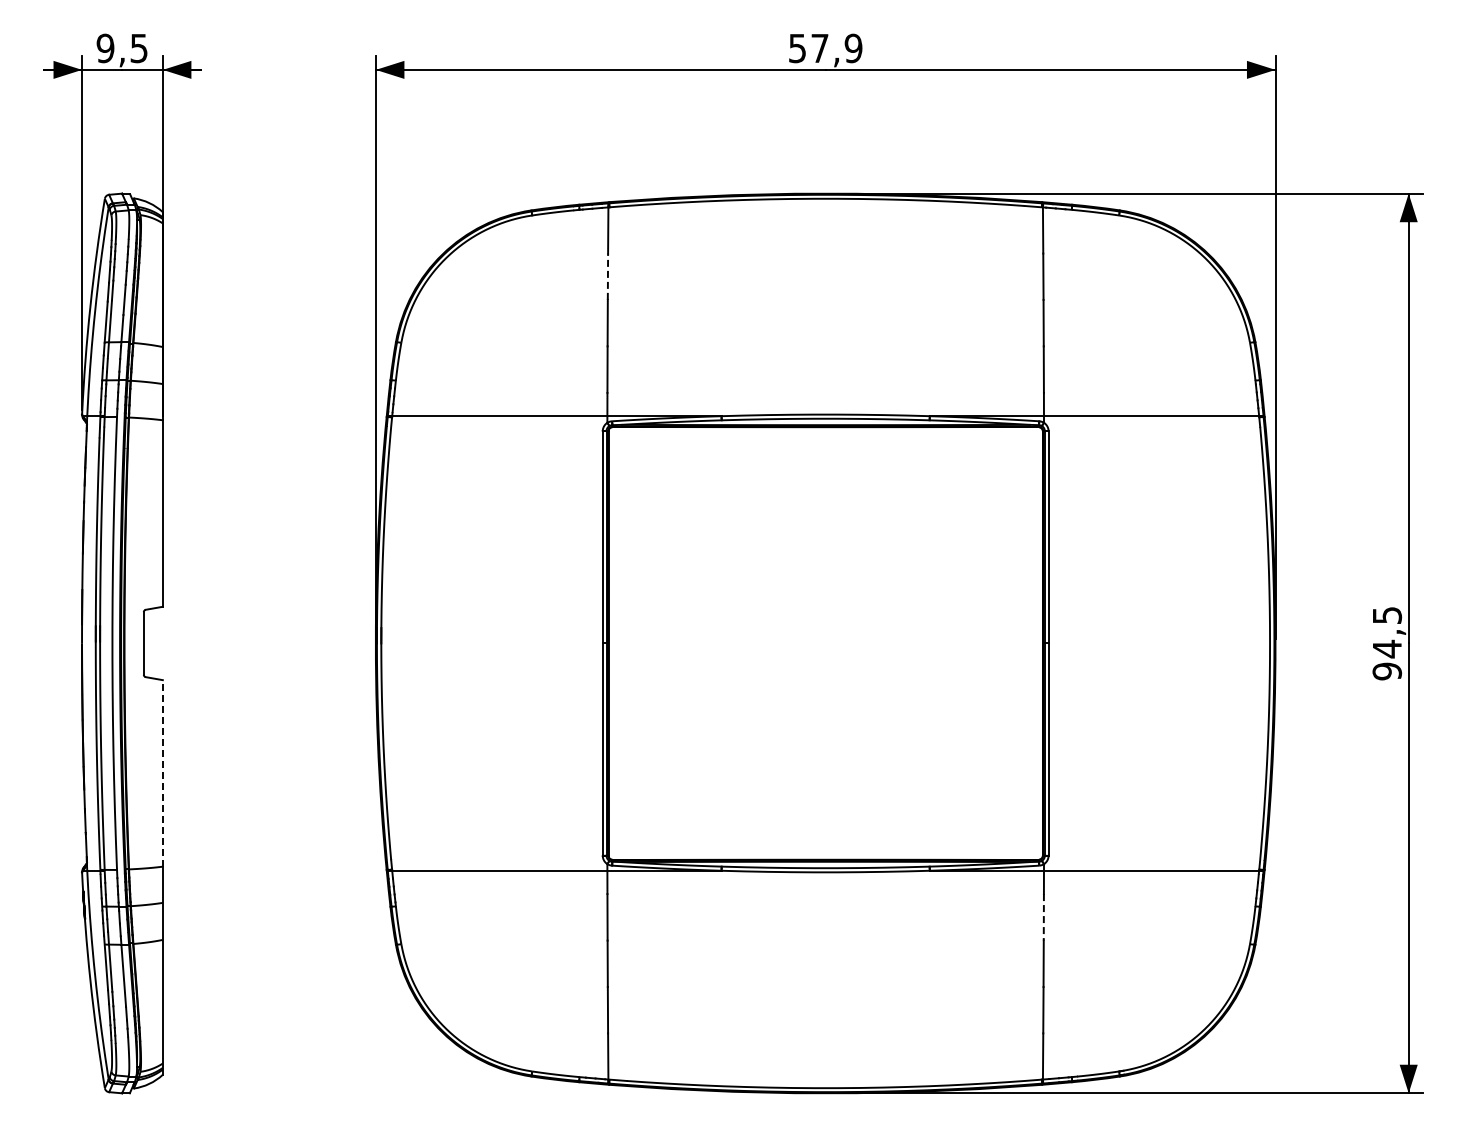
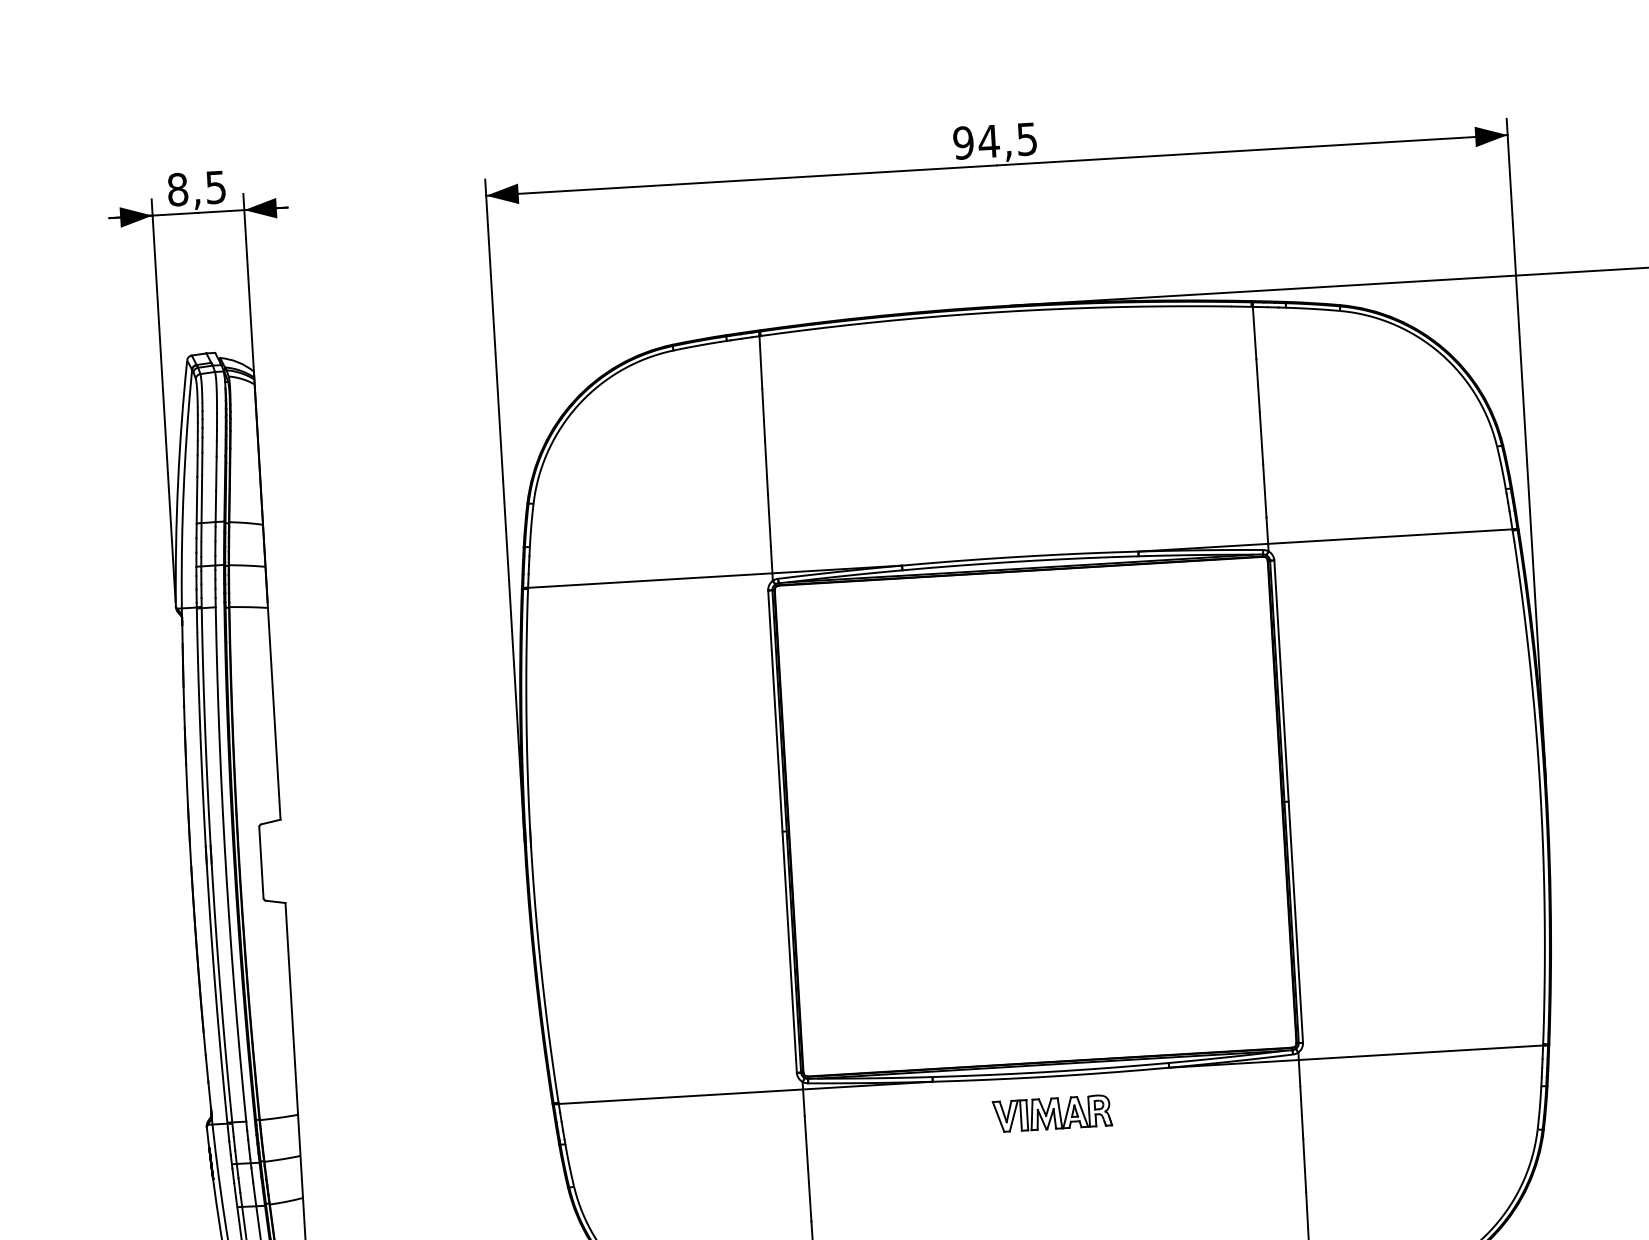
text: (825, 47) -> (995, 140), 57,9 -> 94,5
text: (105, 48) -> (177, 189), 9,5 -> 8,5
line: (607, 276) -> (763, 414), dashed -> solid
line: (162, 772) -> (291, 1007), dashed -> solid
part: (824, 904) -> (1051, 1113), added
line: (1043, 917) -> (1301, 1113), dashed -> solid

